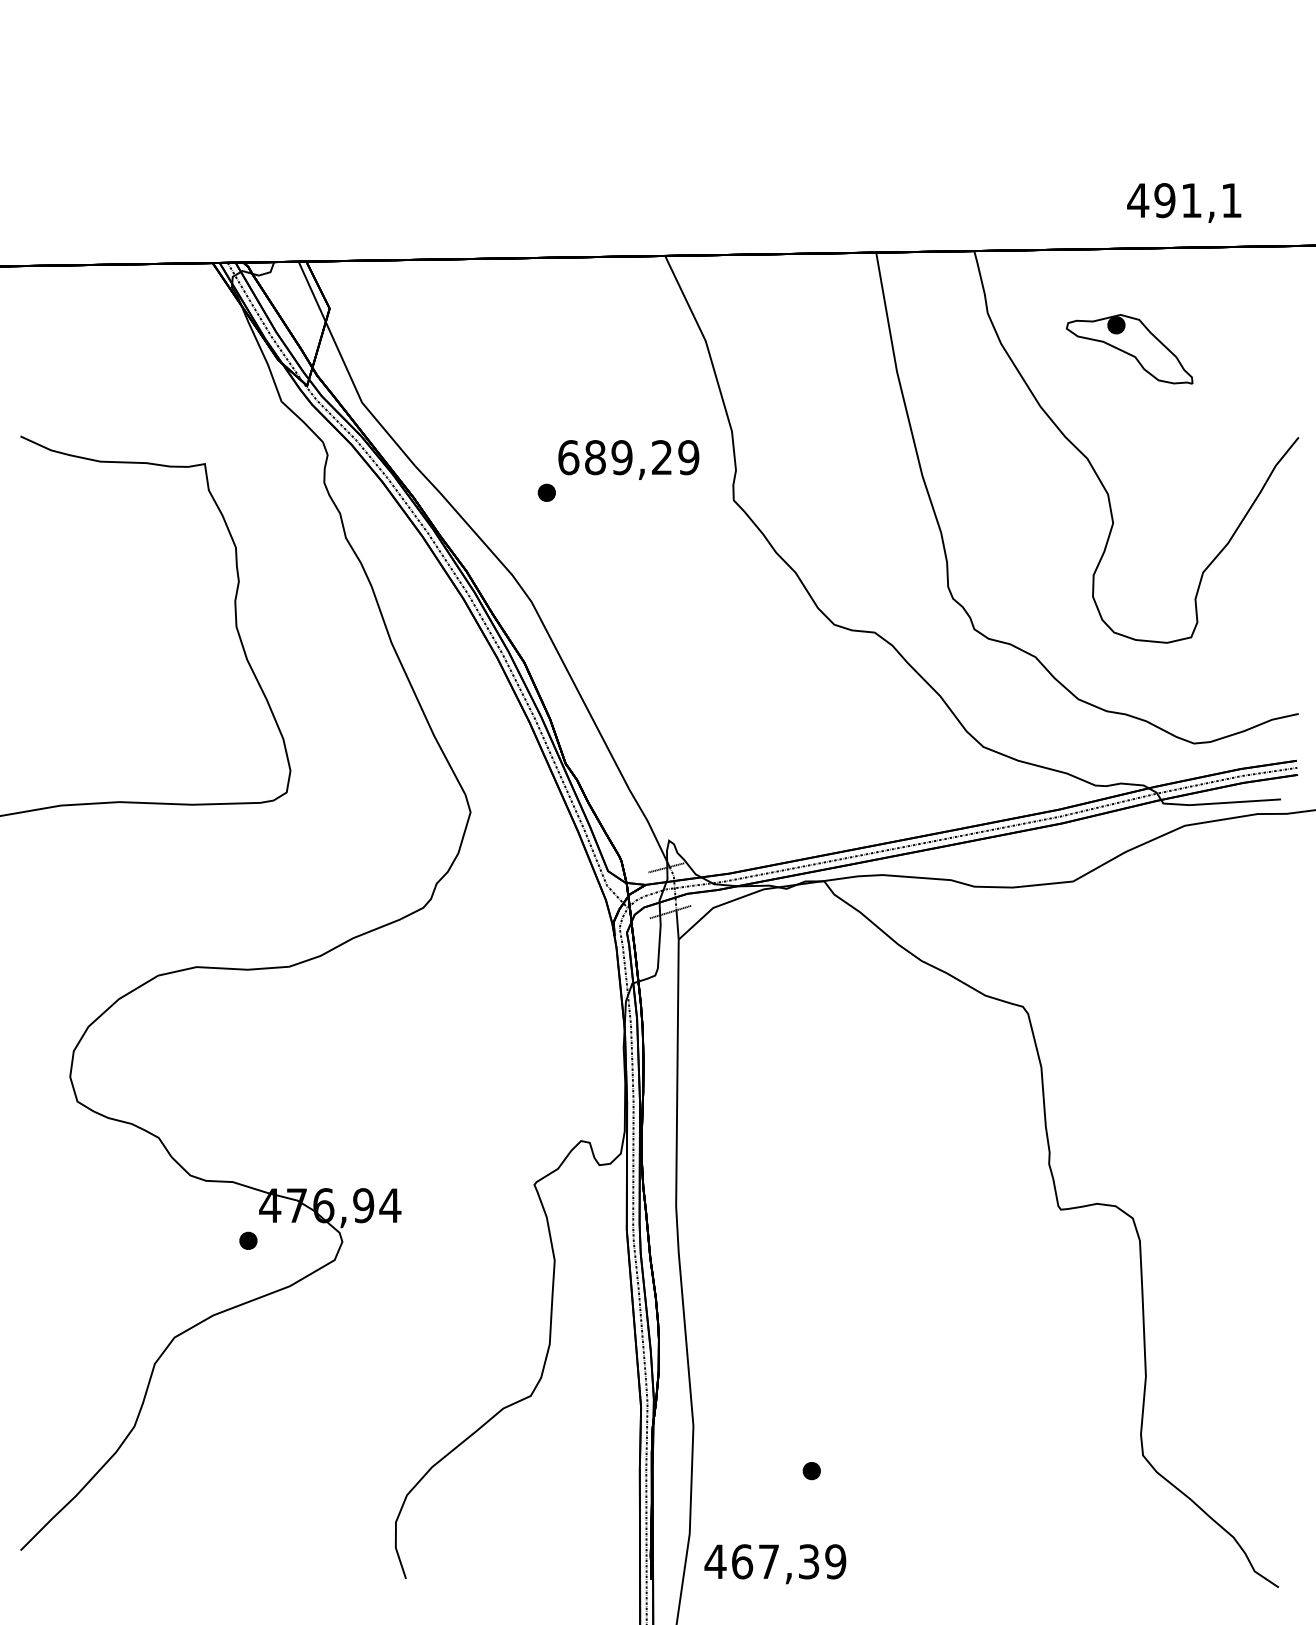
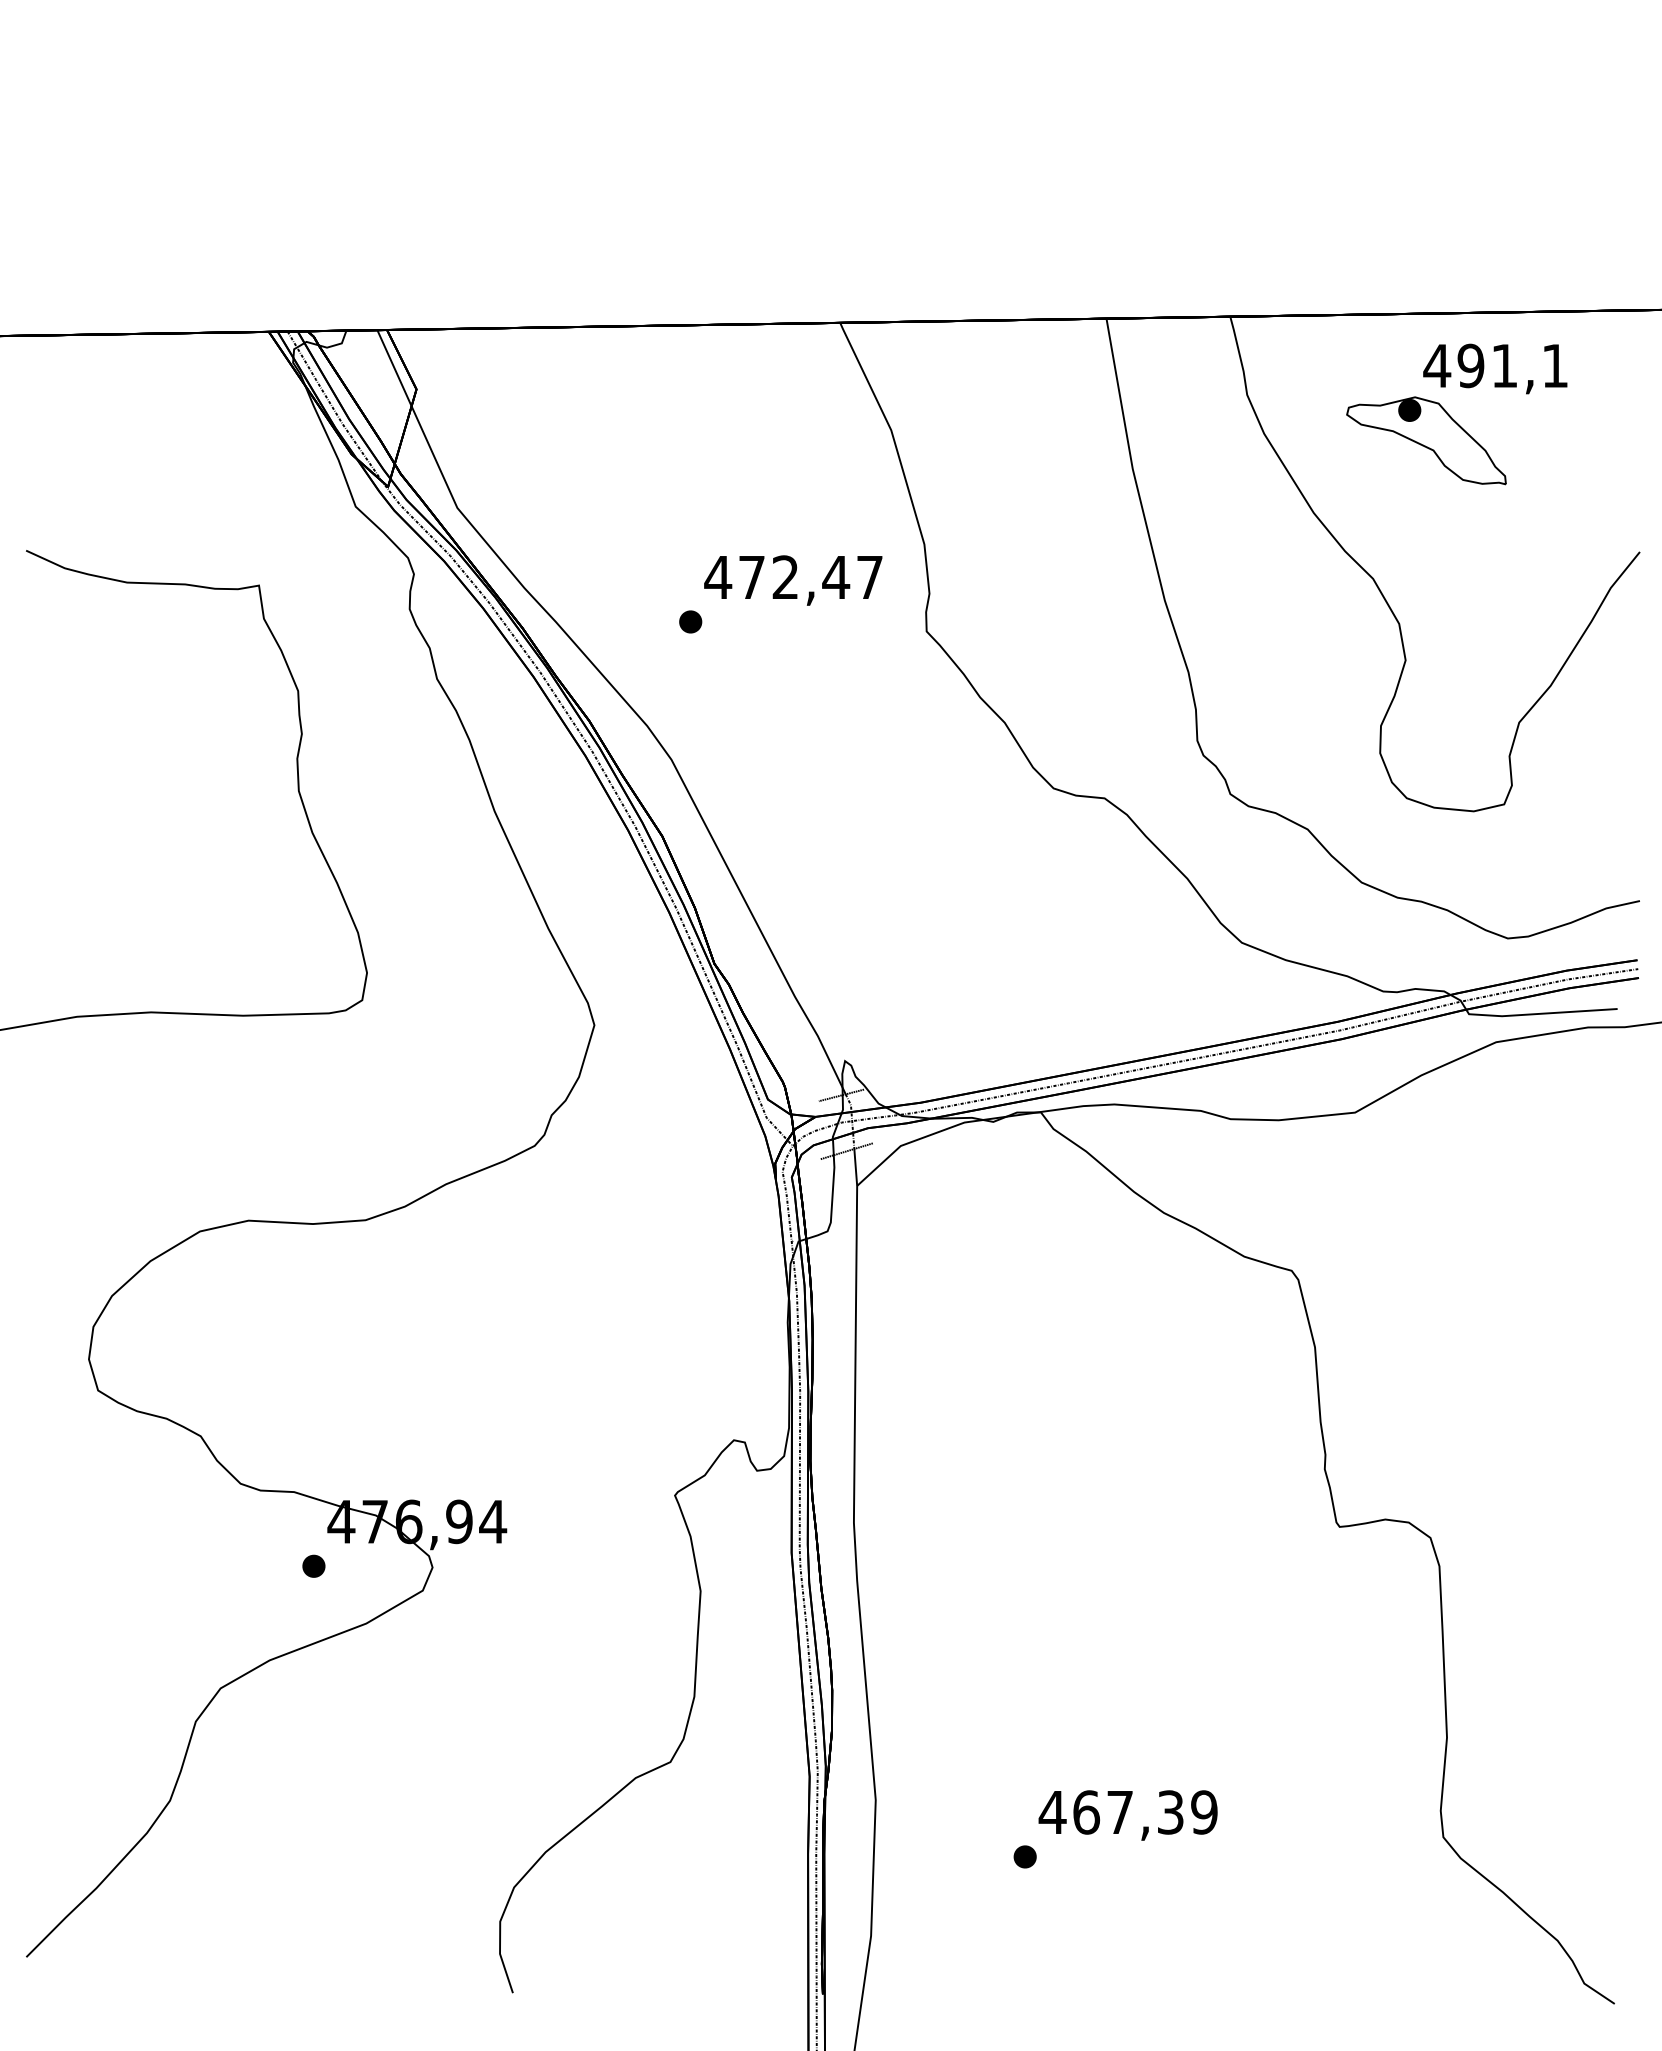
text: (1184, 202) -> (1495, 368), moved
text: (628, 457) -> (793, 577), 689,29 -> 472,47
text: (774, 1564) -> (1127, 1815), moved

